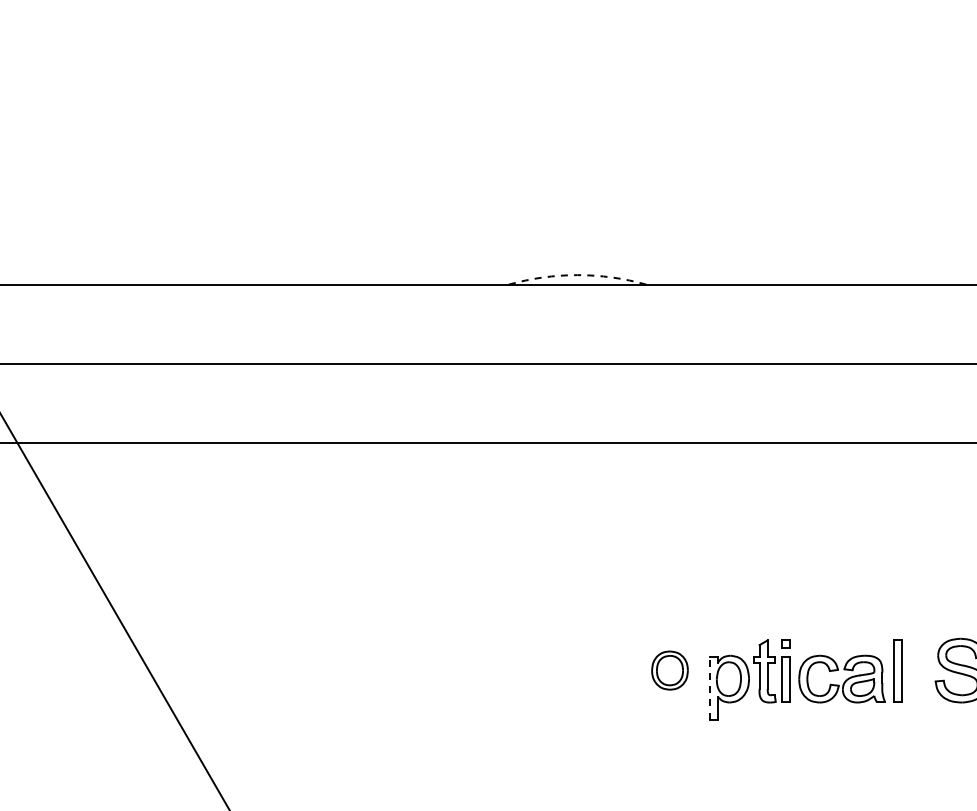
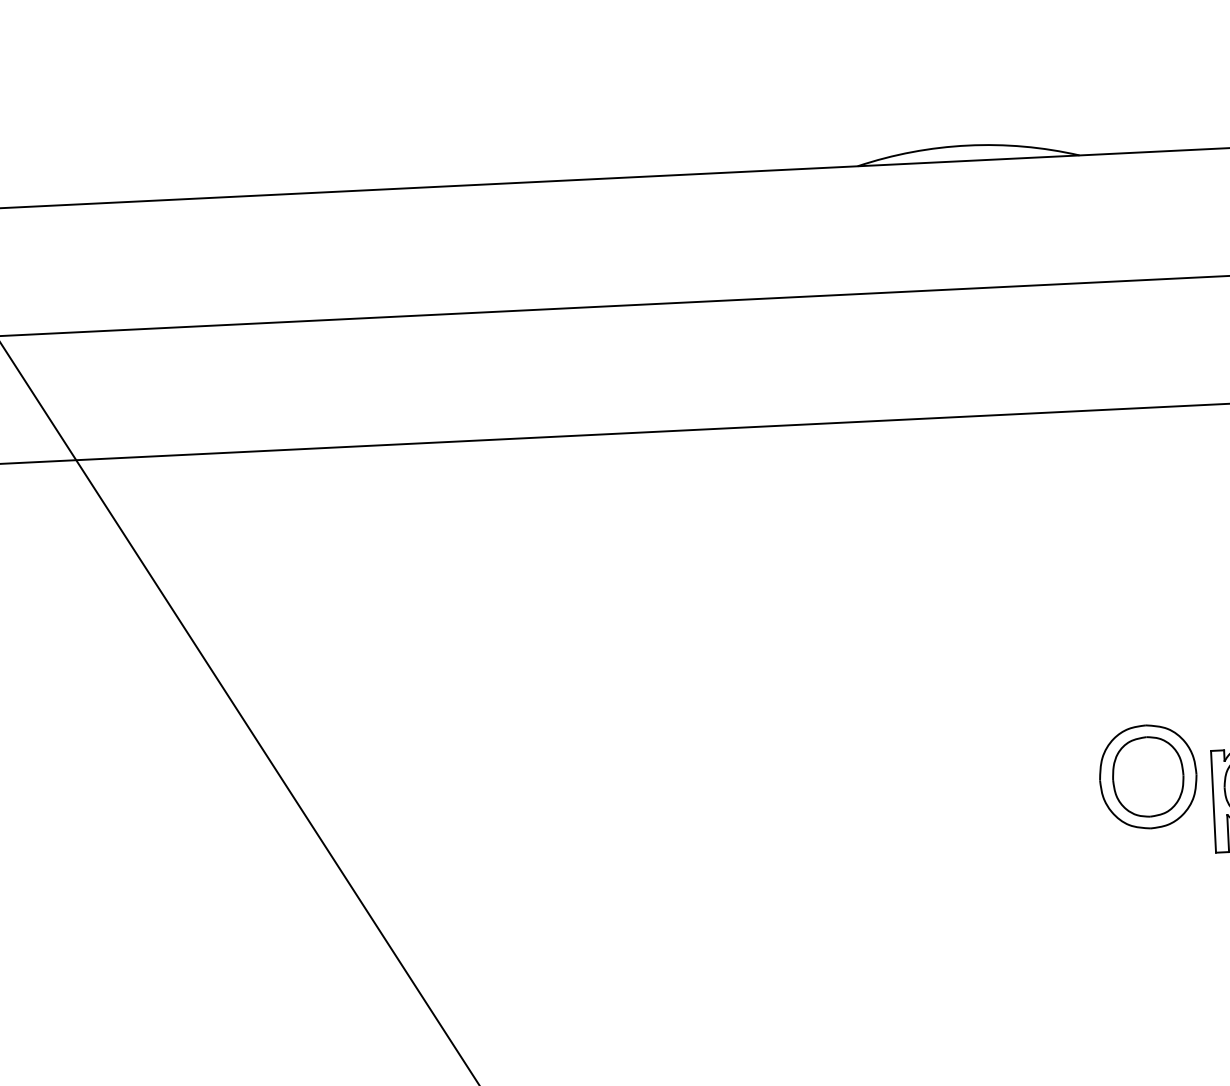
arc: (577, 275) -> (967, 146), dashed -> solid
part: (669, 670) -> (1147, 776), size x1.67
line: (709, 688) -> (1213, 802), dashed -> solid

